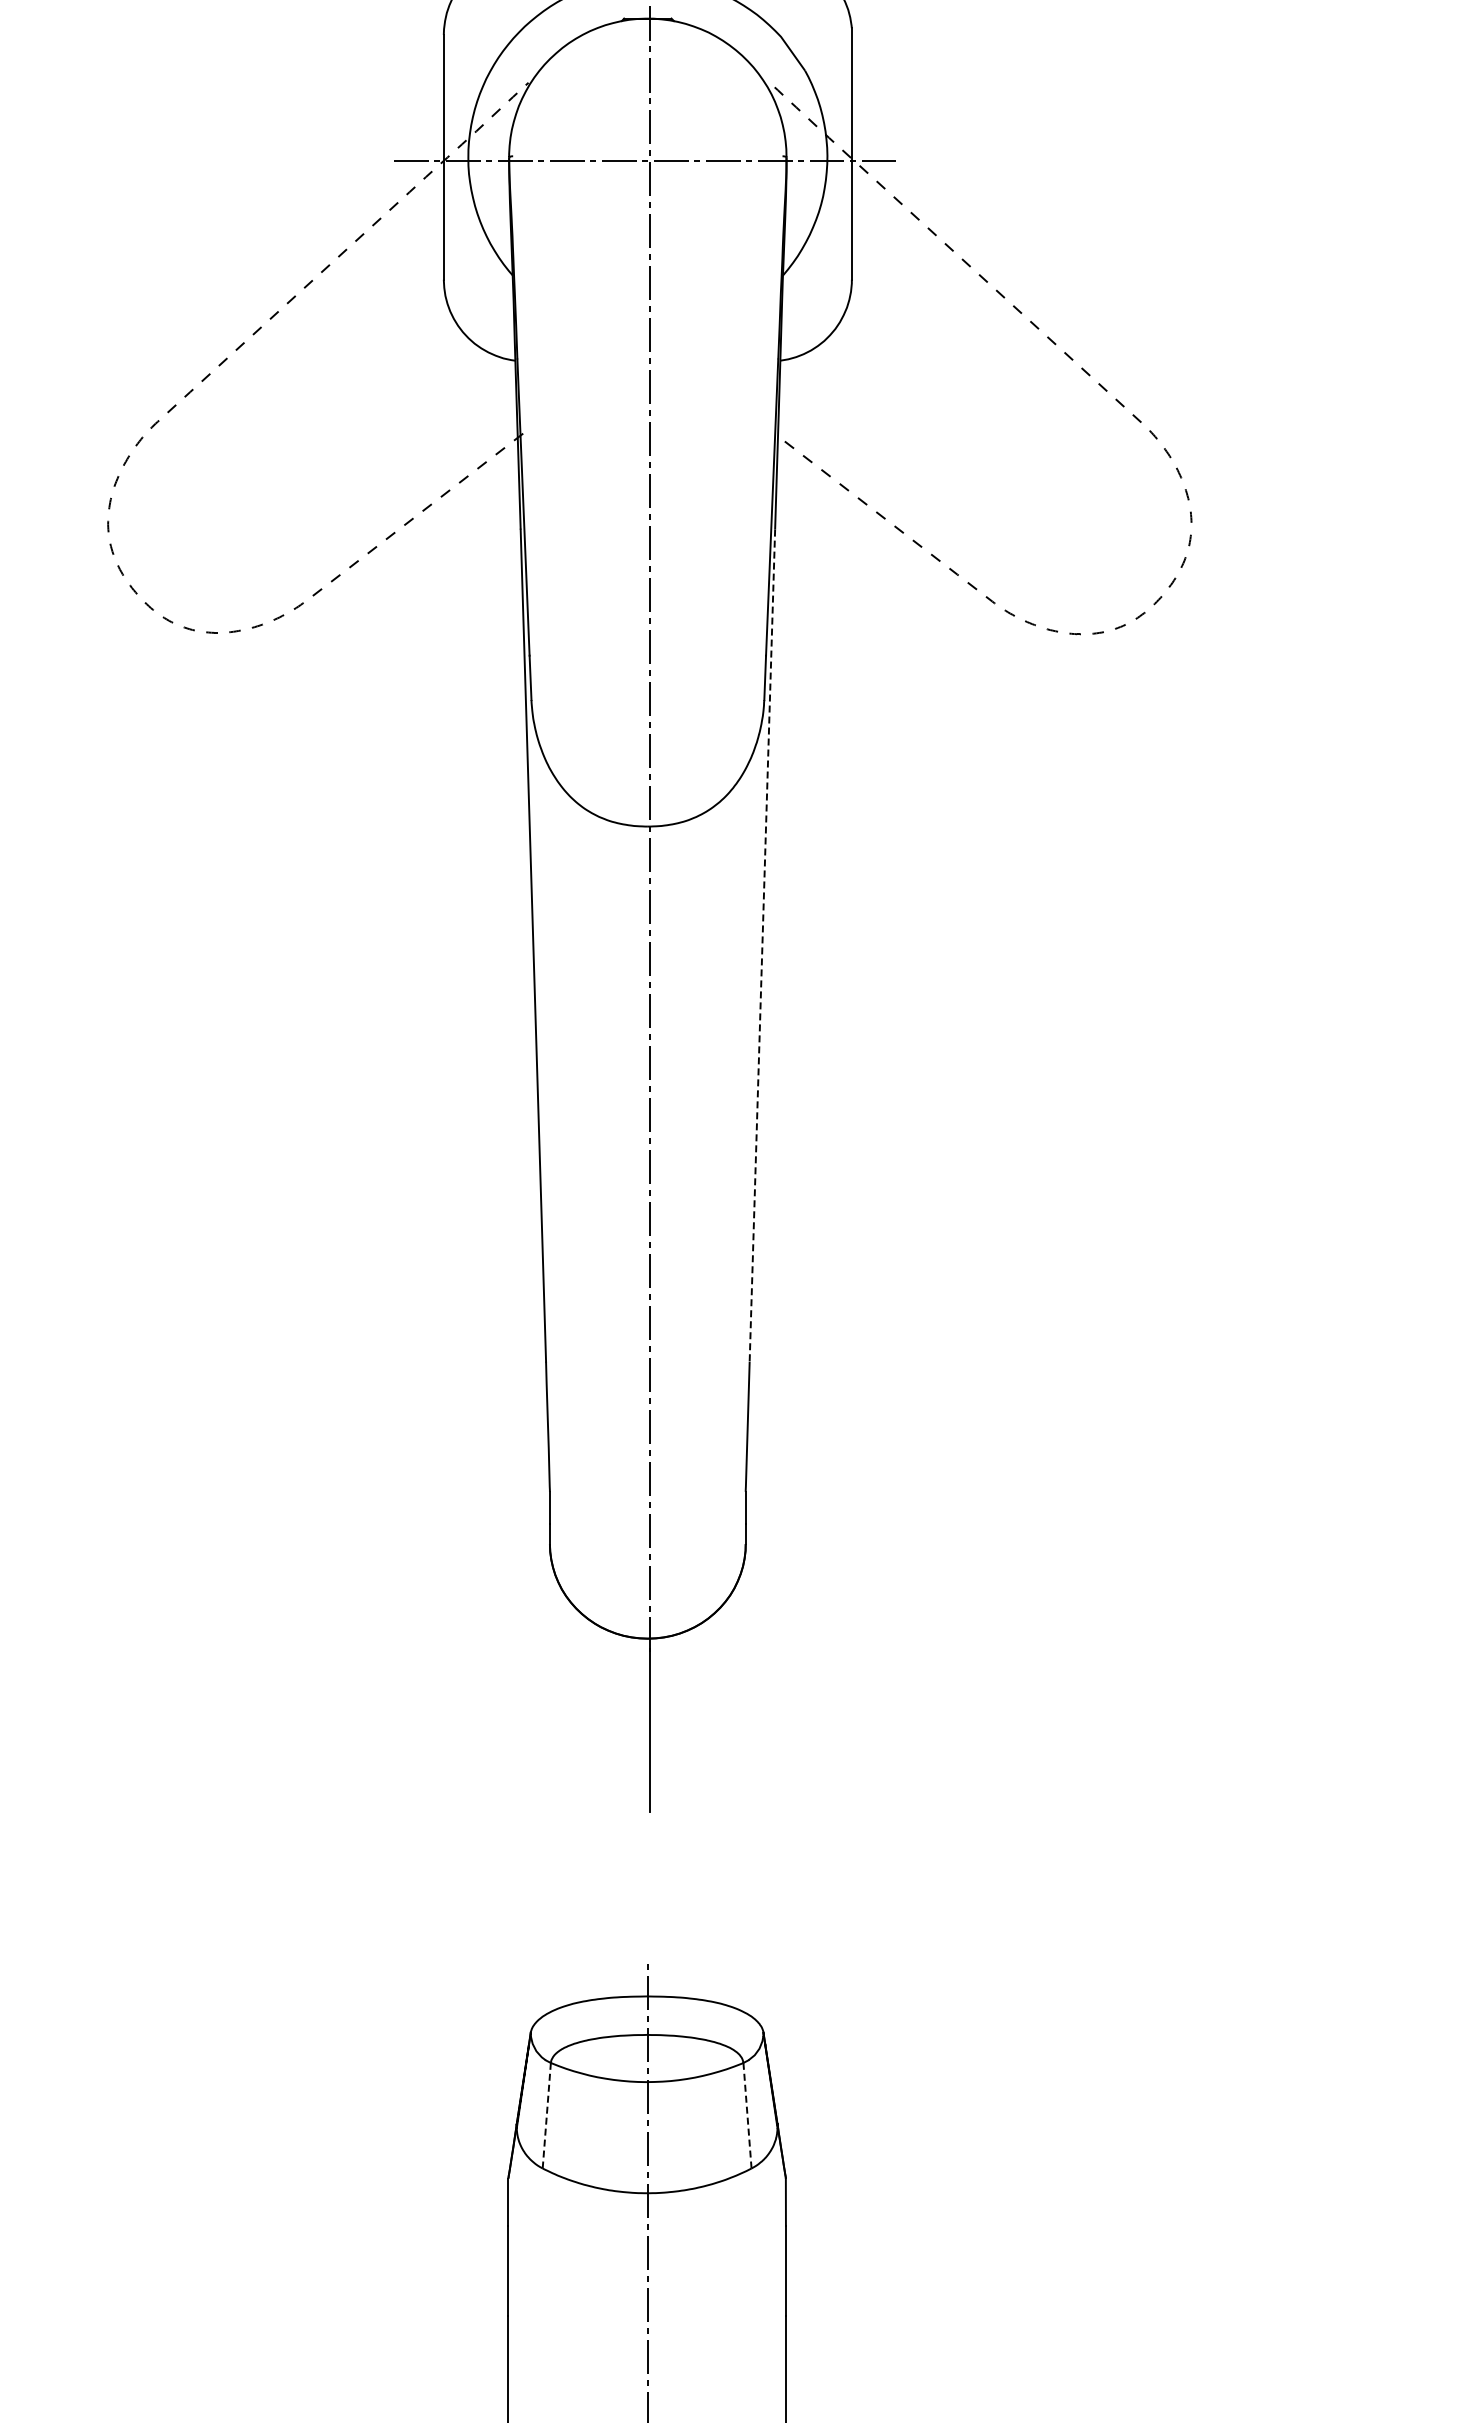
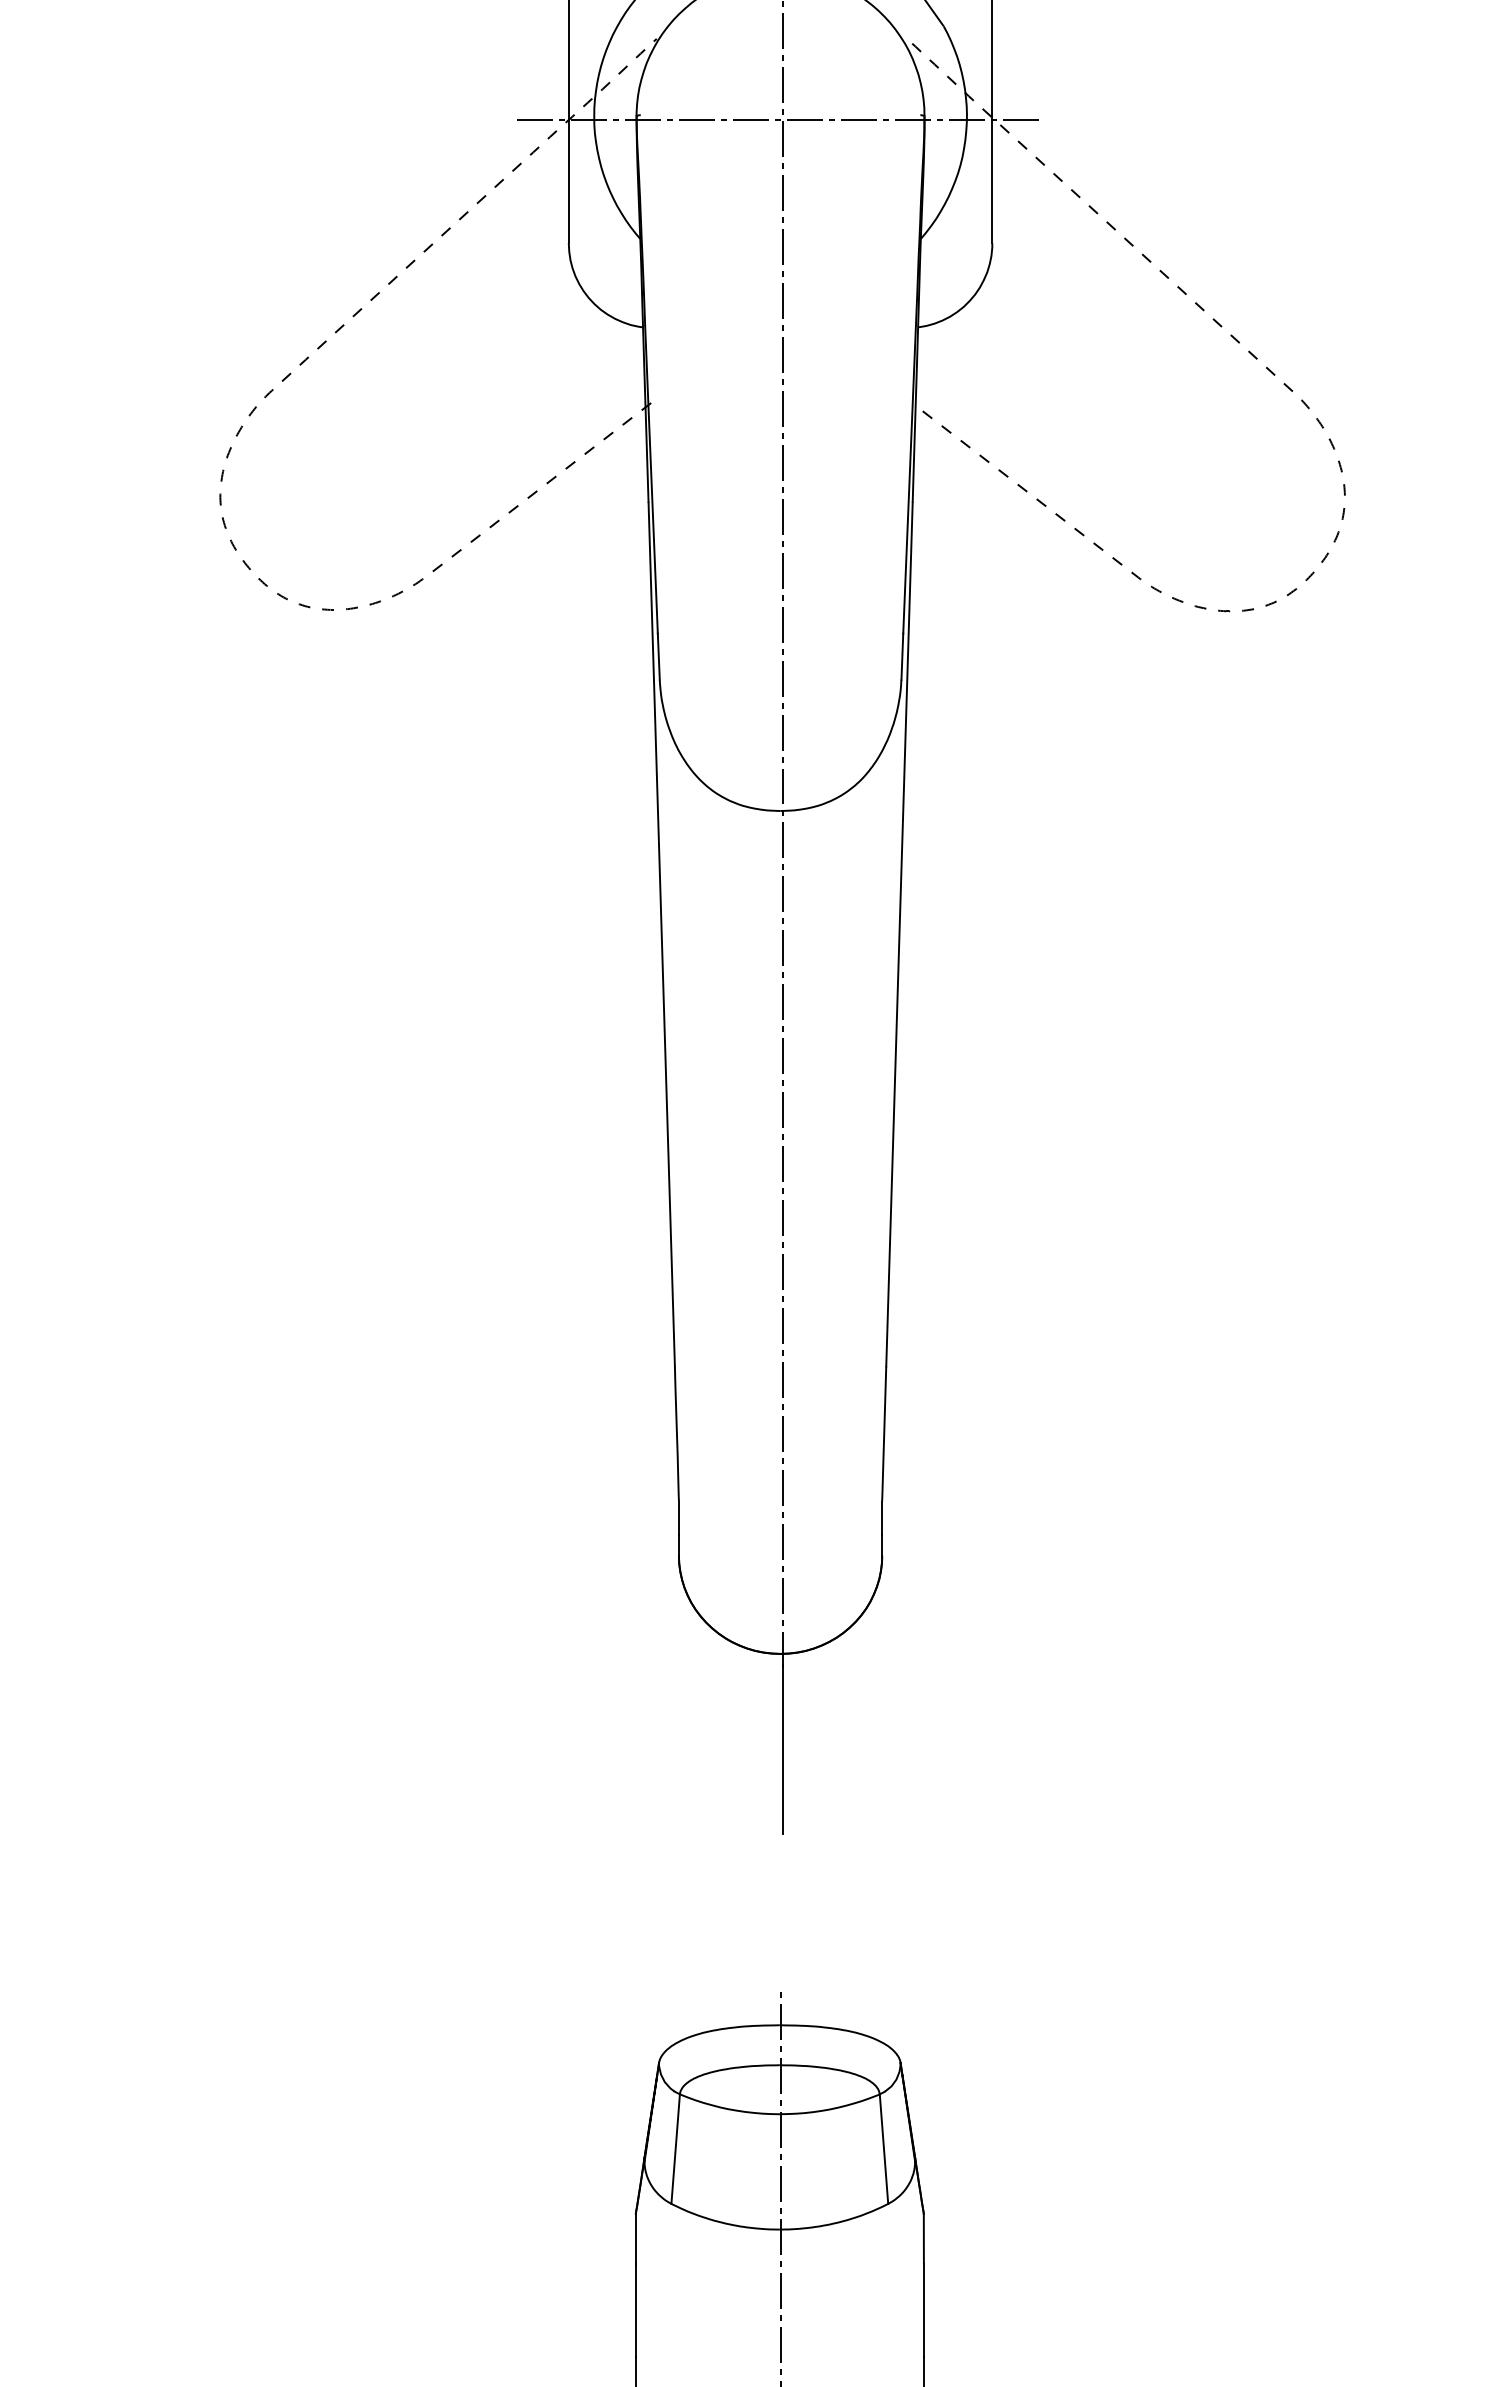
line: (762, 946) -> (899, 935), dashed -> solid
line: (546, 2115) -> (675, 2148), dashed -> solid
line: (747, 2115) -> (883, 2148), dashed -> solid

